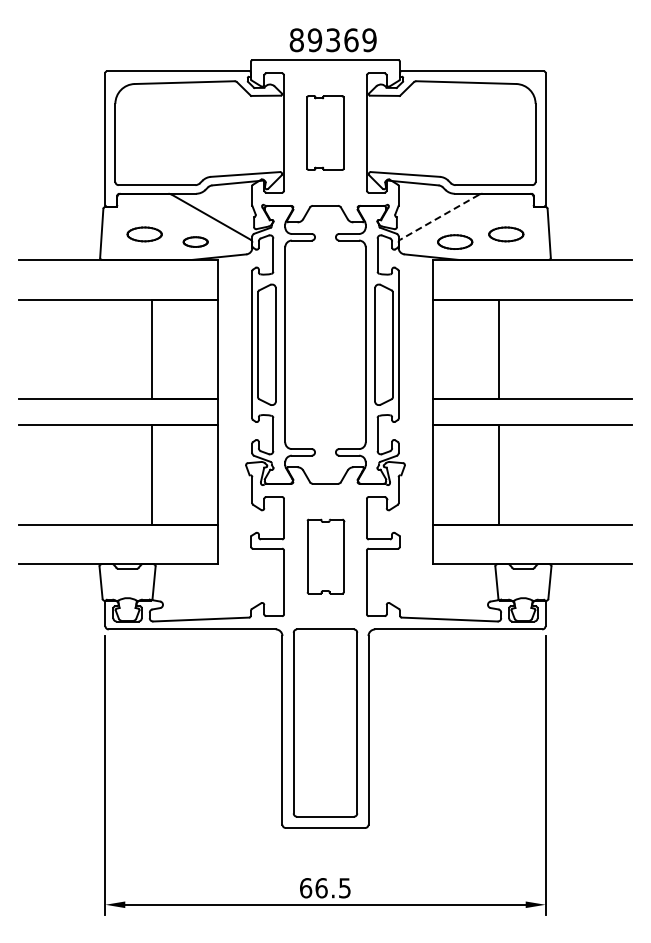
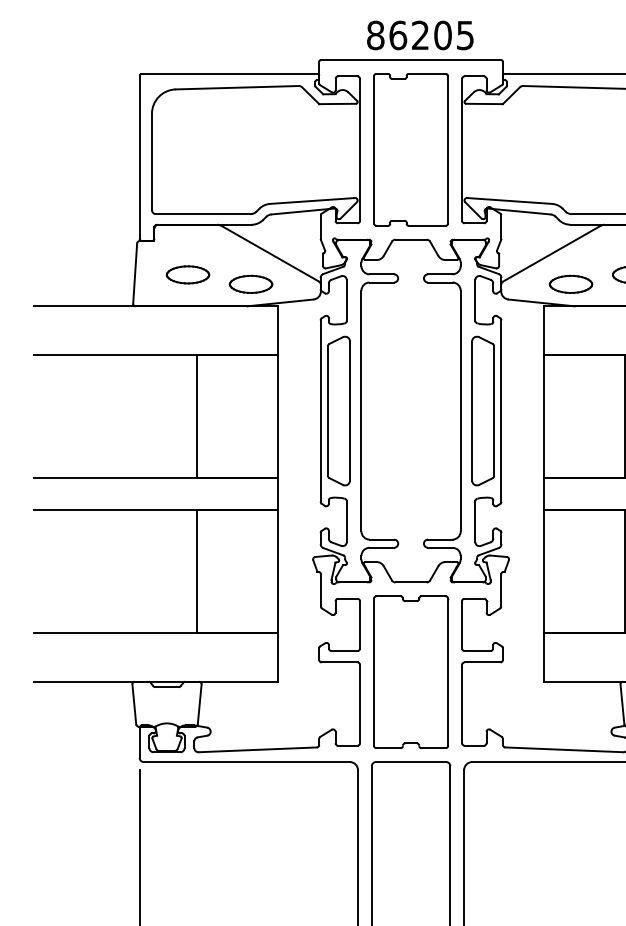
text: (341, 40) -> (430, 35), 89369 -> 86205
part: (325, 132) -> (411, 149), size x1.67
line: (439, 217) -> (551, 254), dashed -> solid
part: (195, 241) -> (250, 283), size x1.43
part: (325, 556) -> (411, 672), size x1.67

